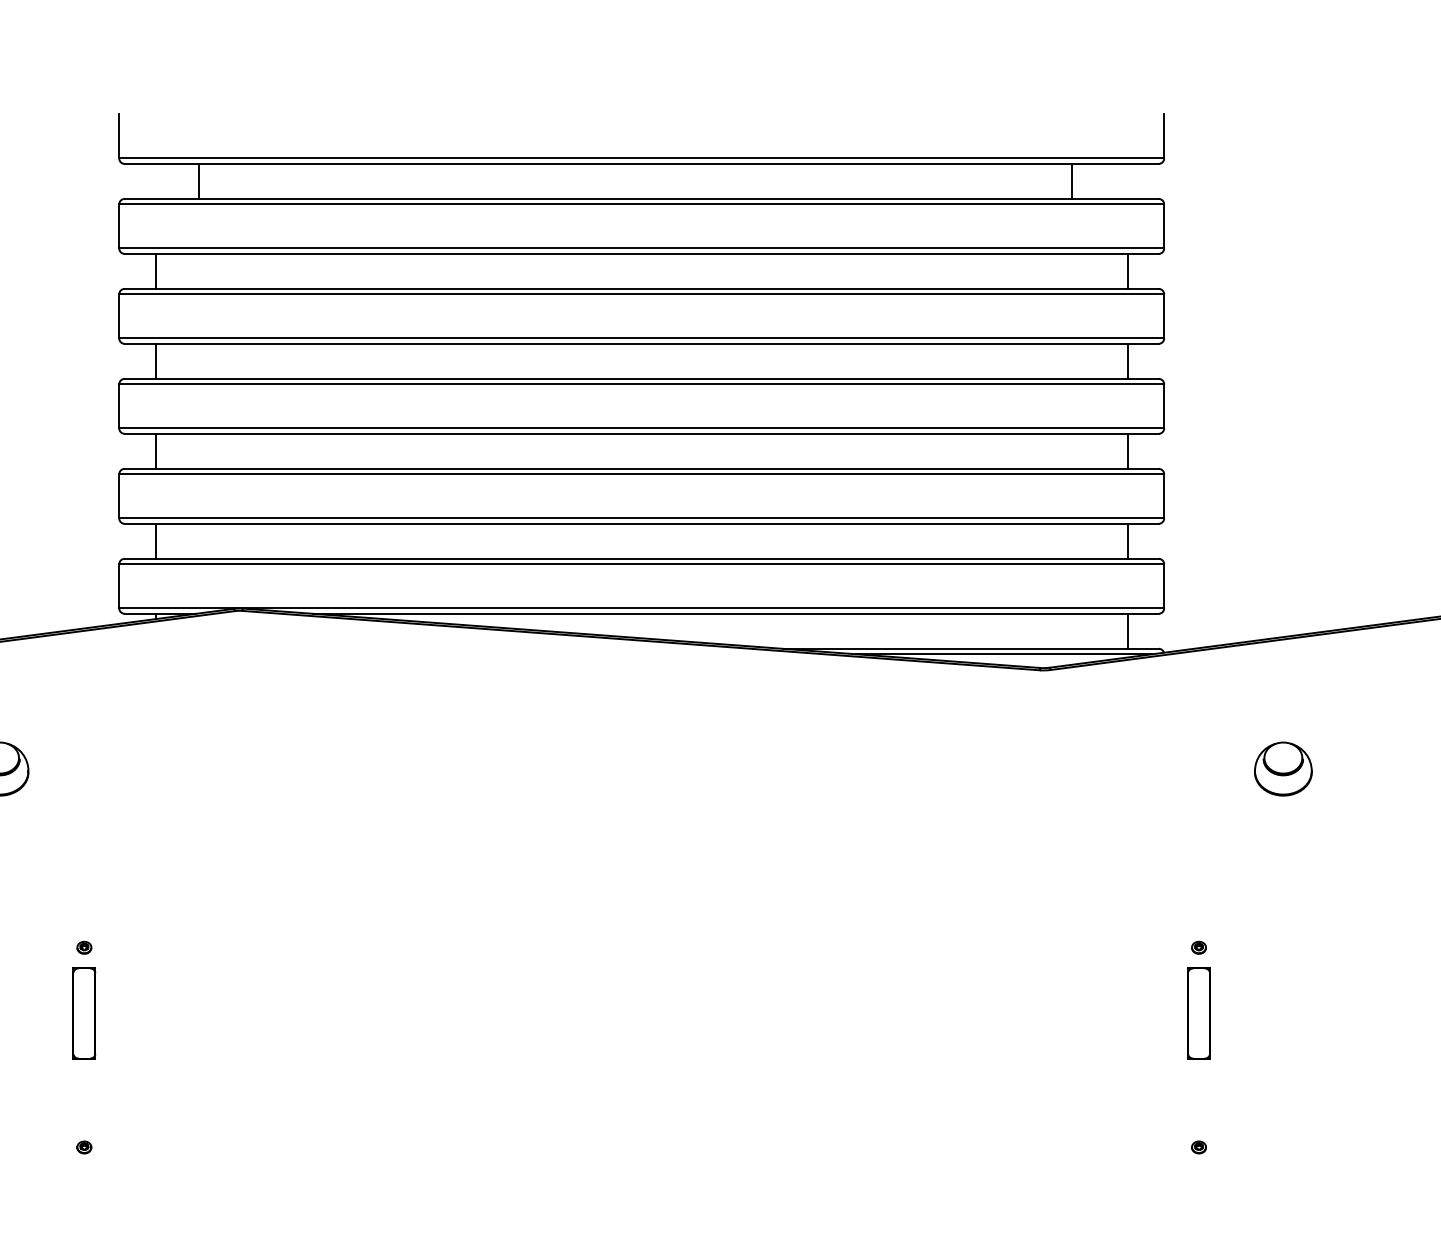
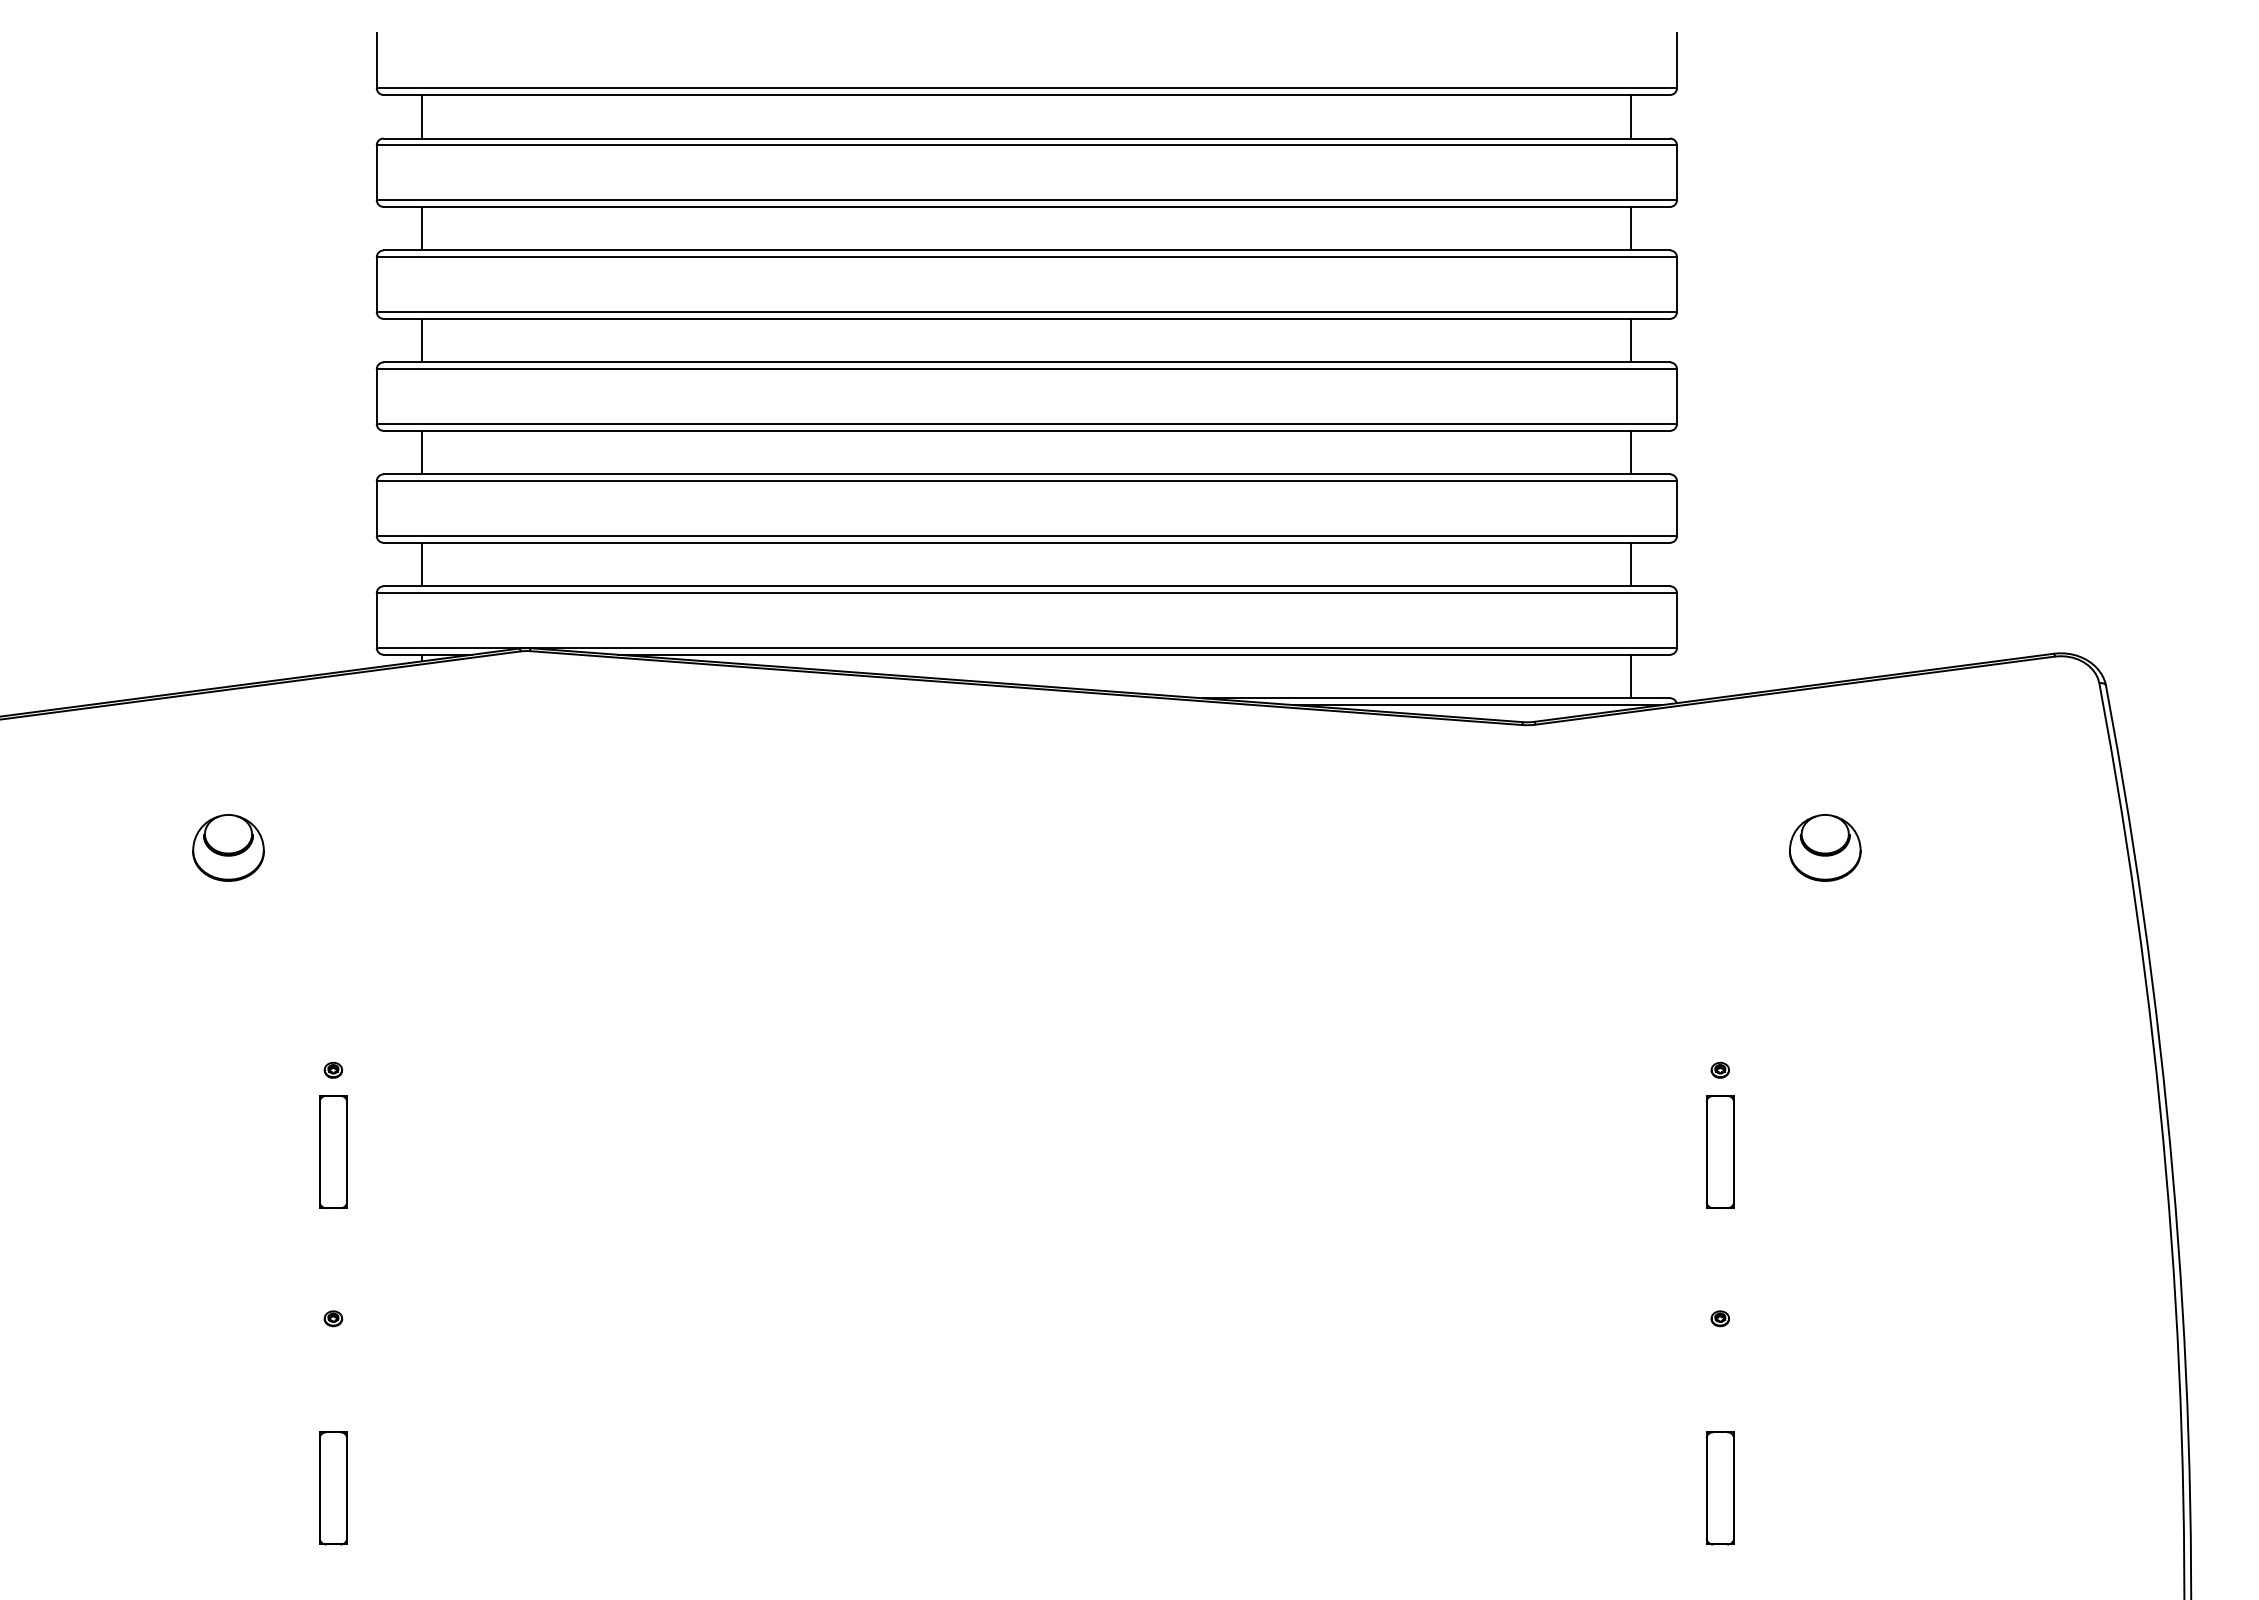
line: (198, 181) -> (422, 116), moved
line: (1072, 181) -> (1631, 116), moved

